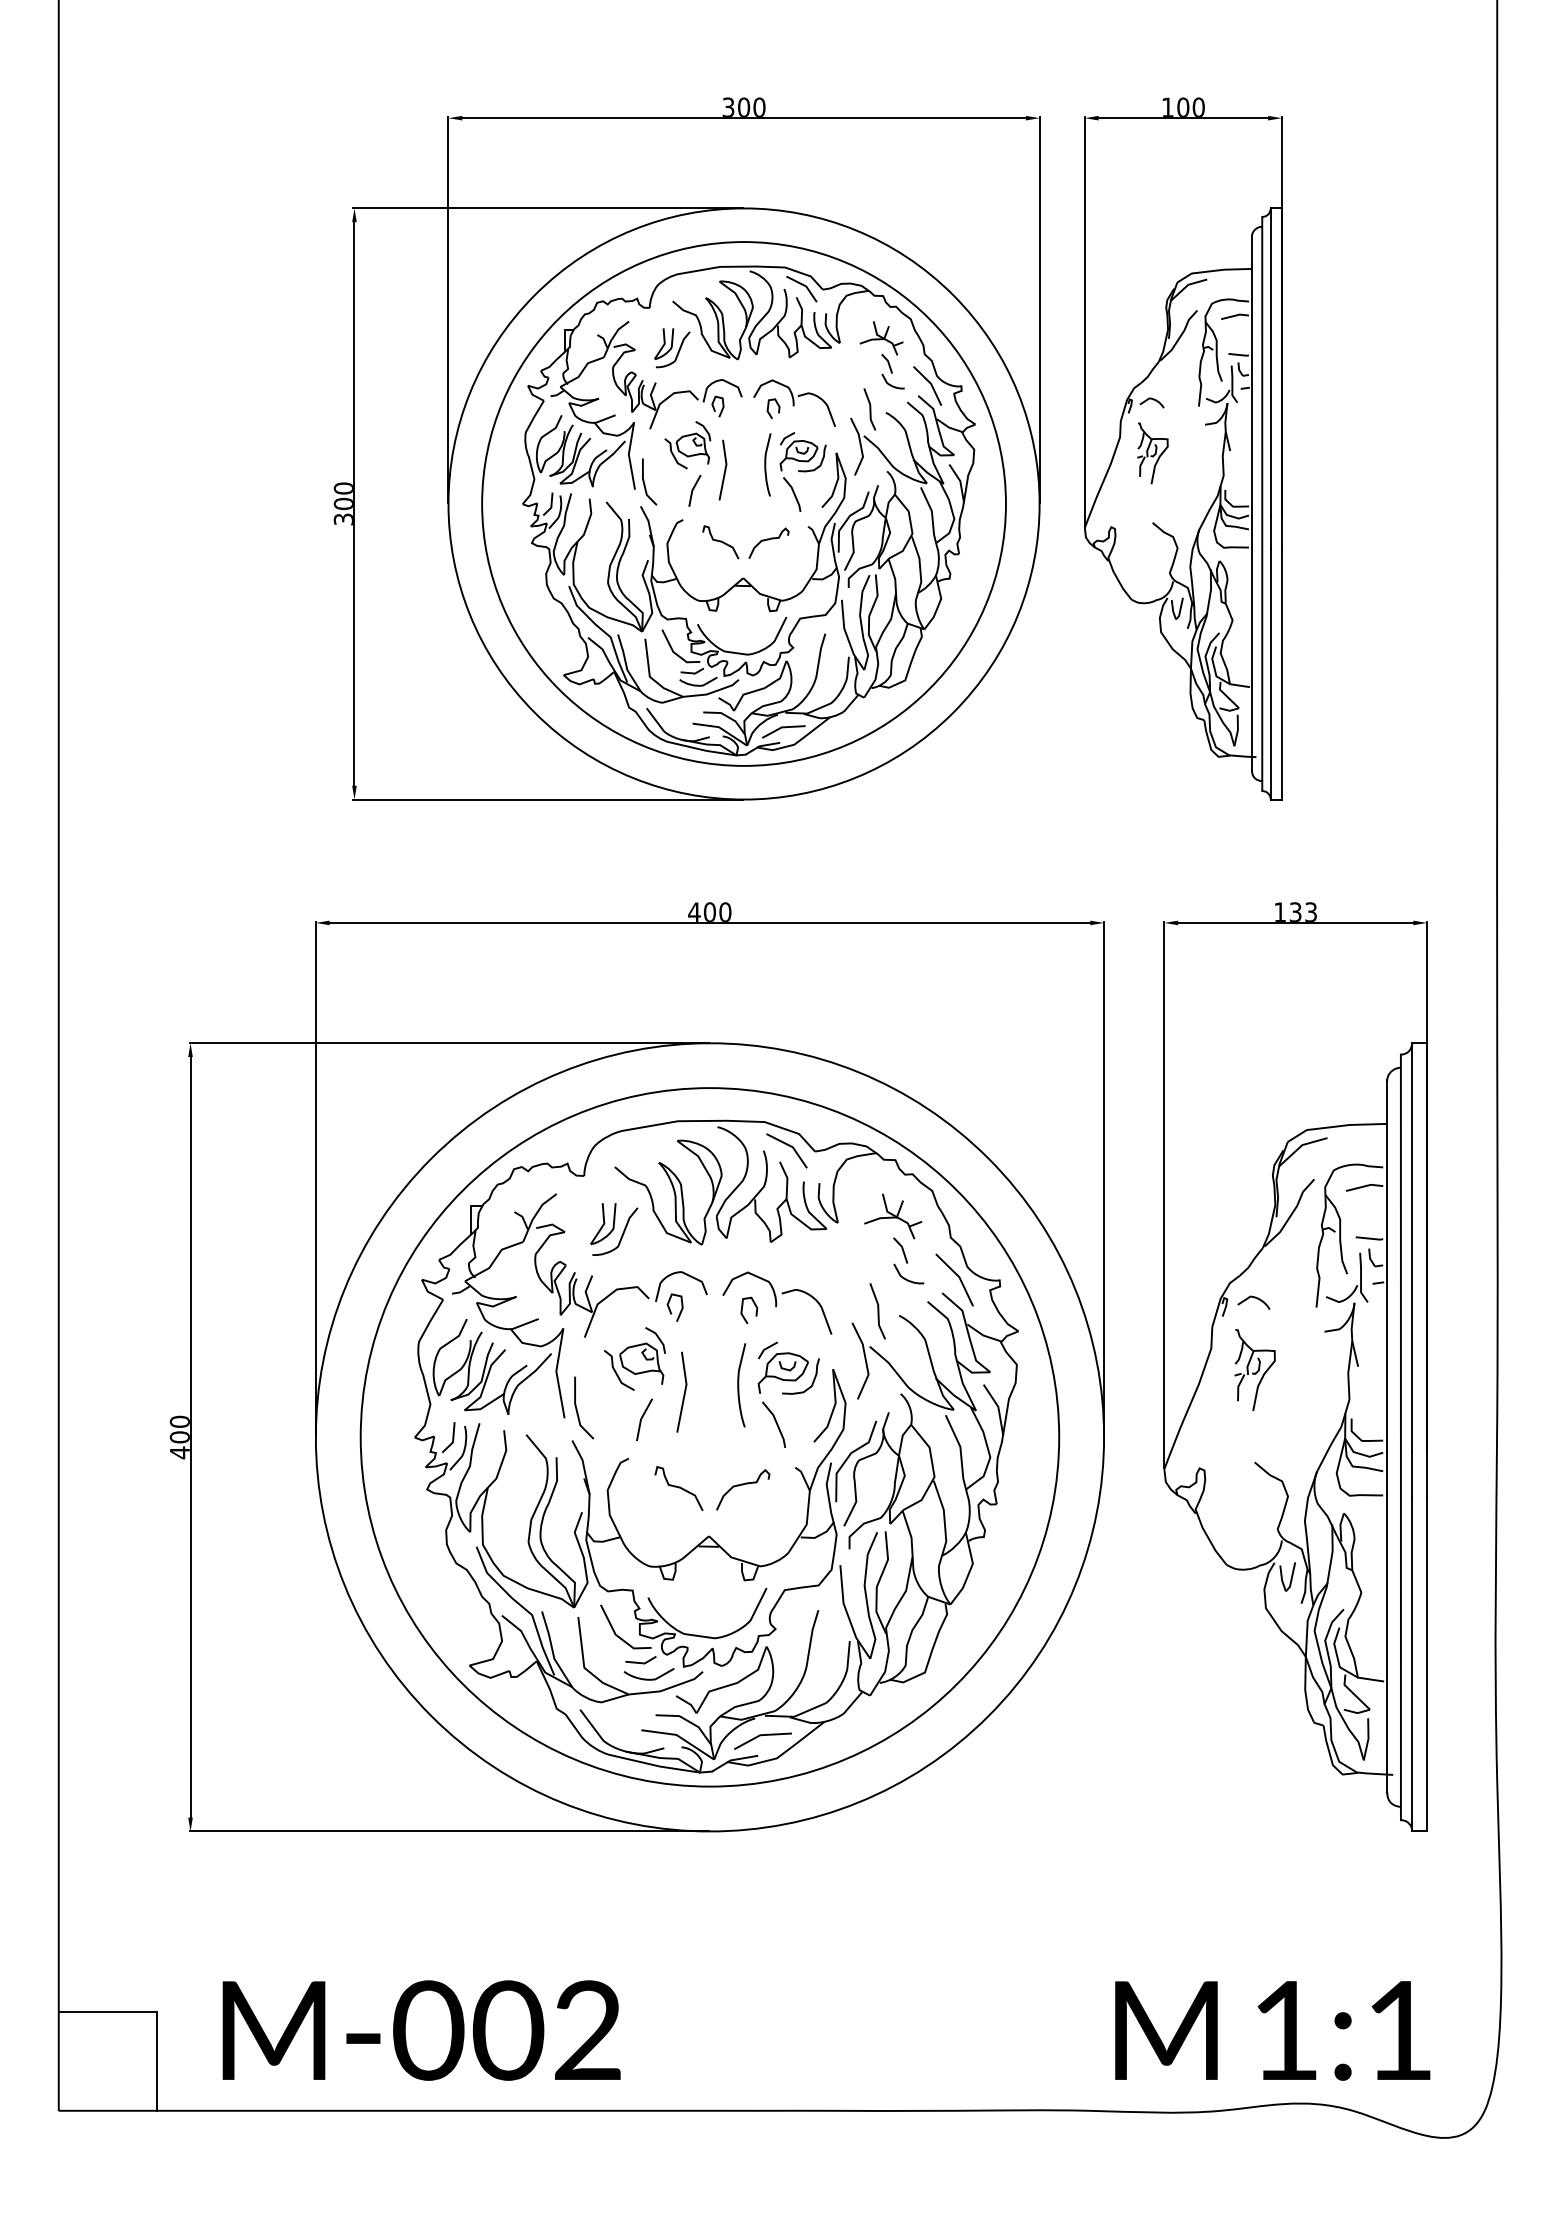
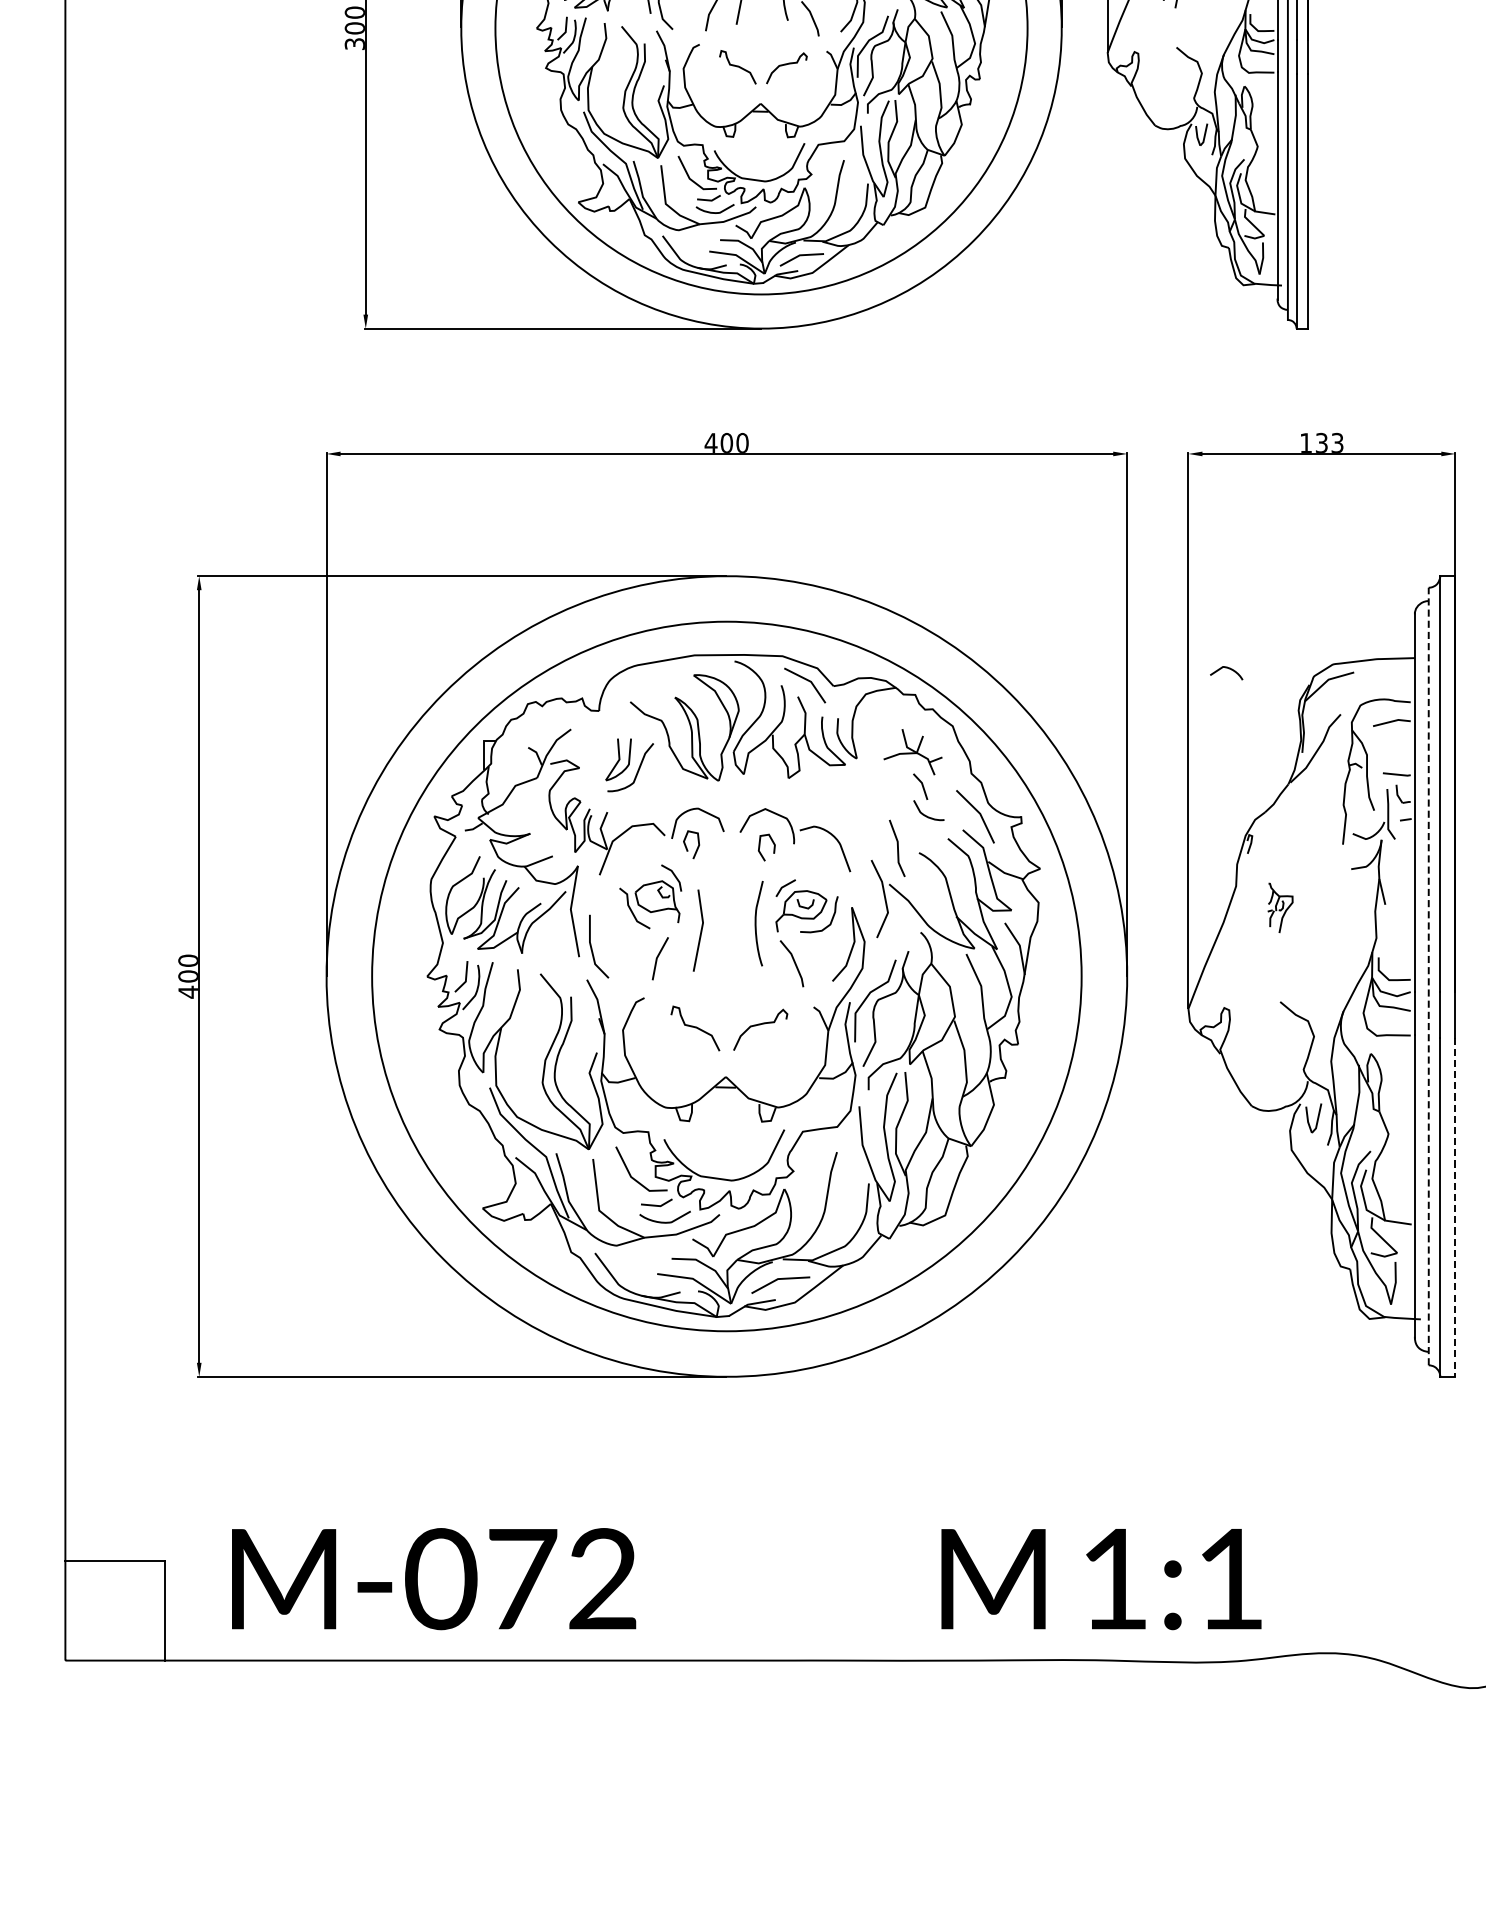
curve: (1254, 1298) -> (1227, 668), moved
part: (1254, 1369) -> (1280, 907), size x0.6
line: (1400, 1437) -> (1428, 976), solid -> dashed
line: (1427, 1664) -> (1455, 1207), solid -> dashed
text: (508, 2030) -> (522, 1579), M-002 -> M-072
text: (1272, 2030) -> (1101, 1579), moved

